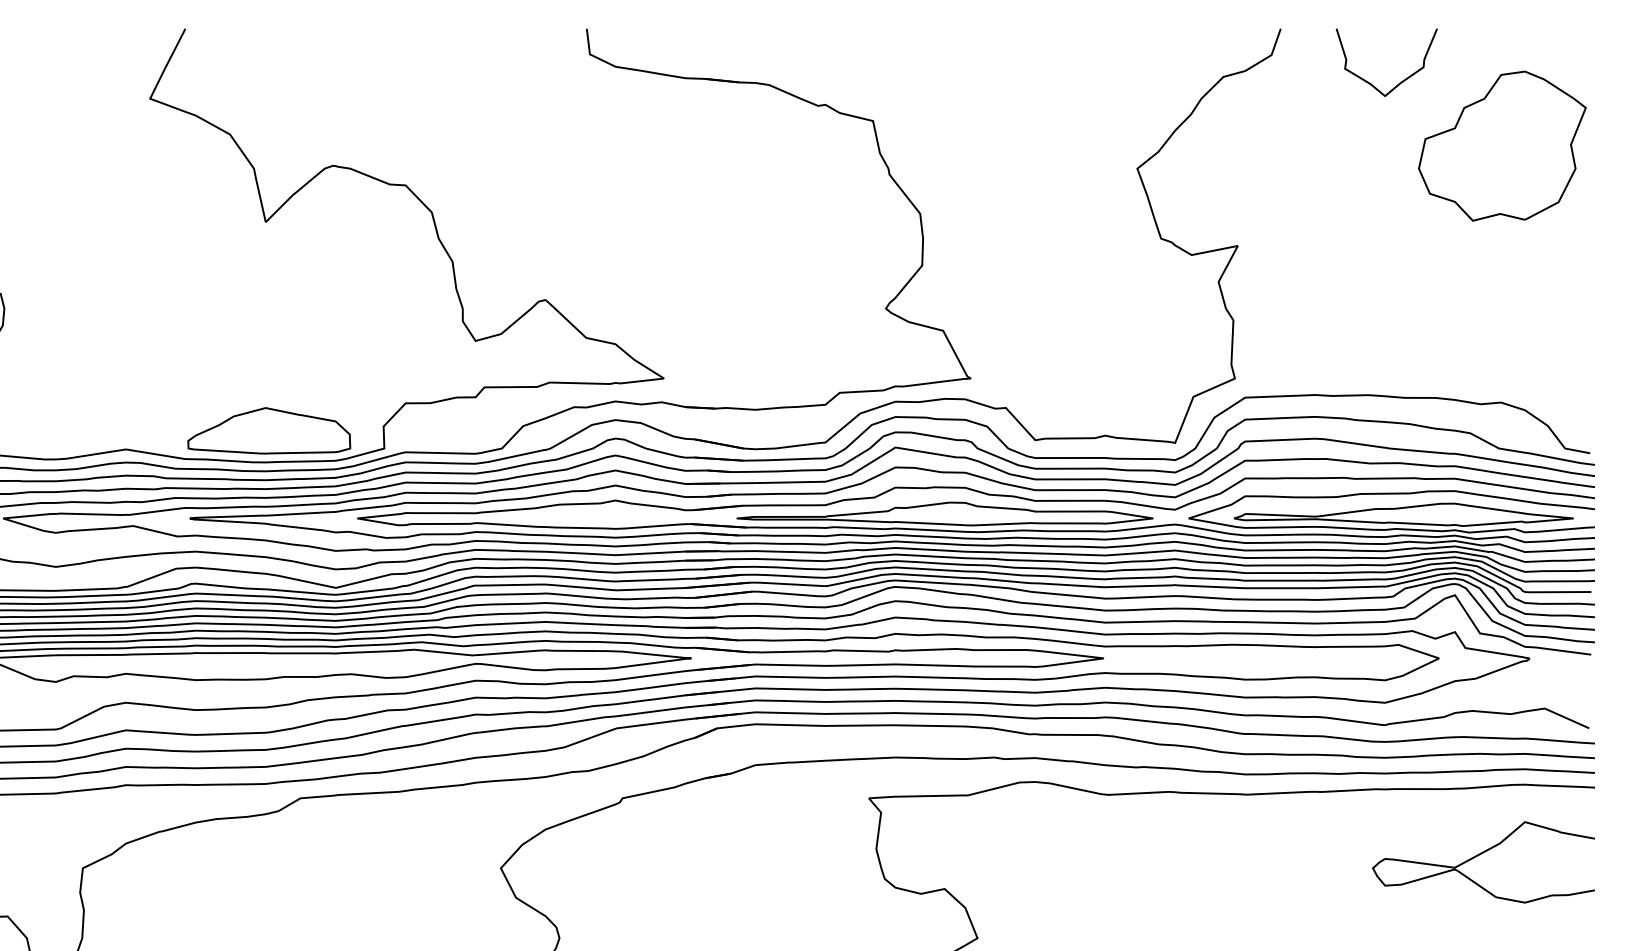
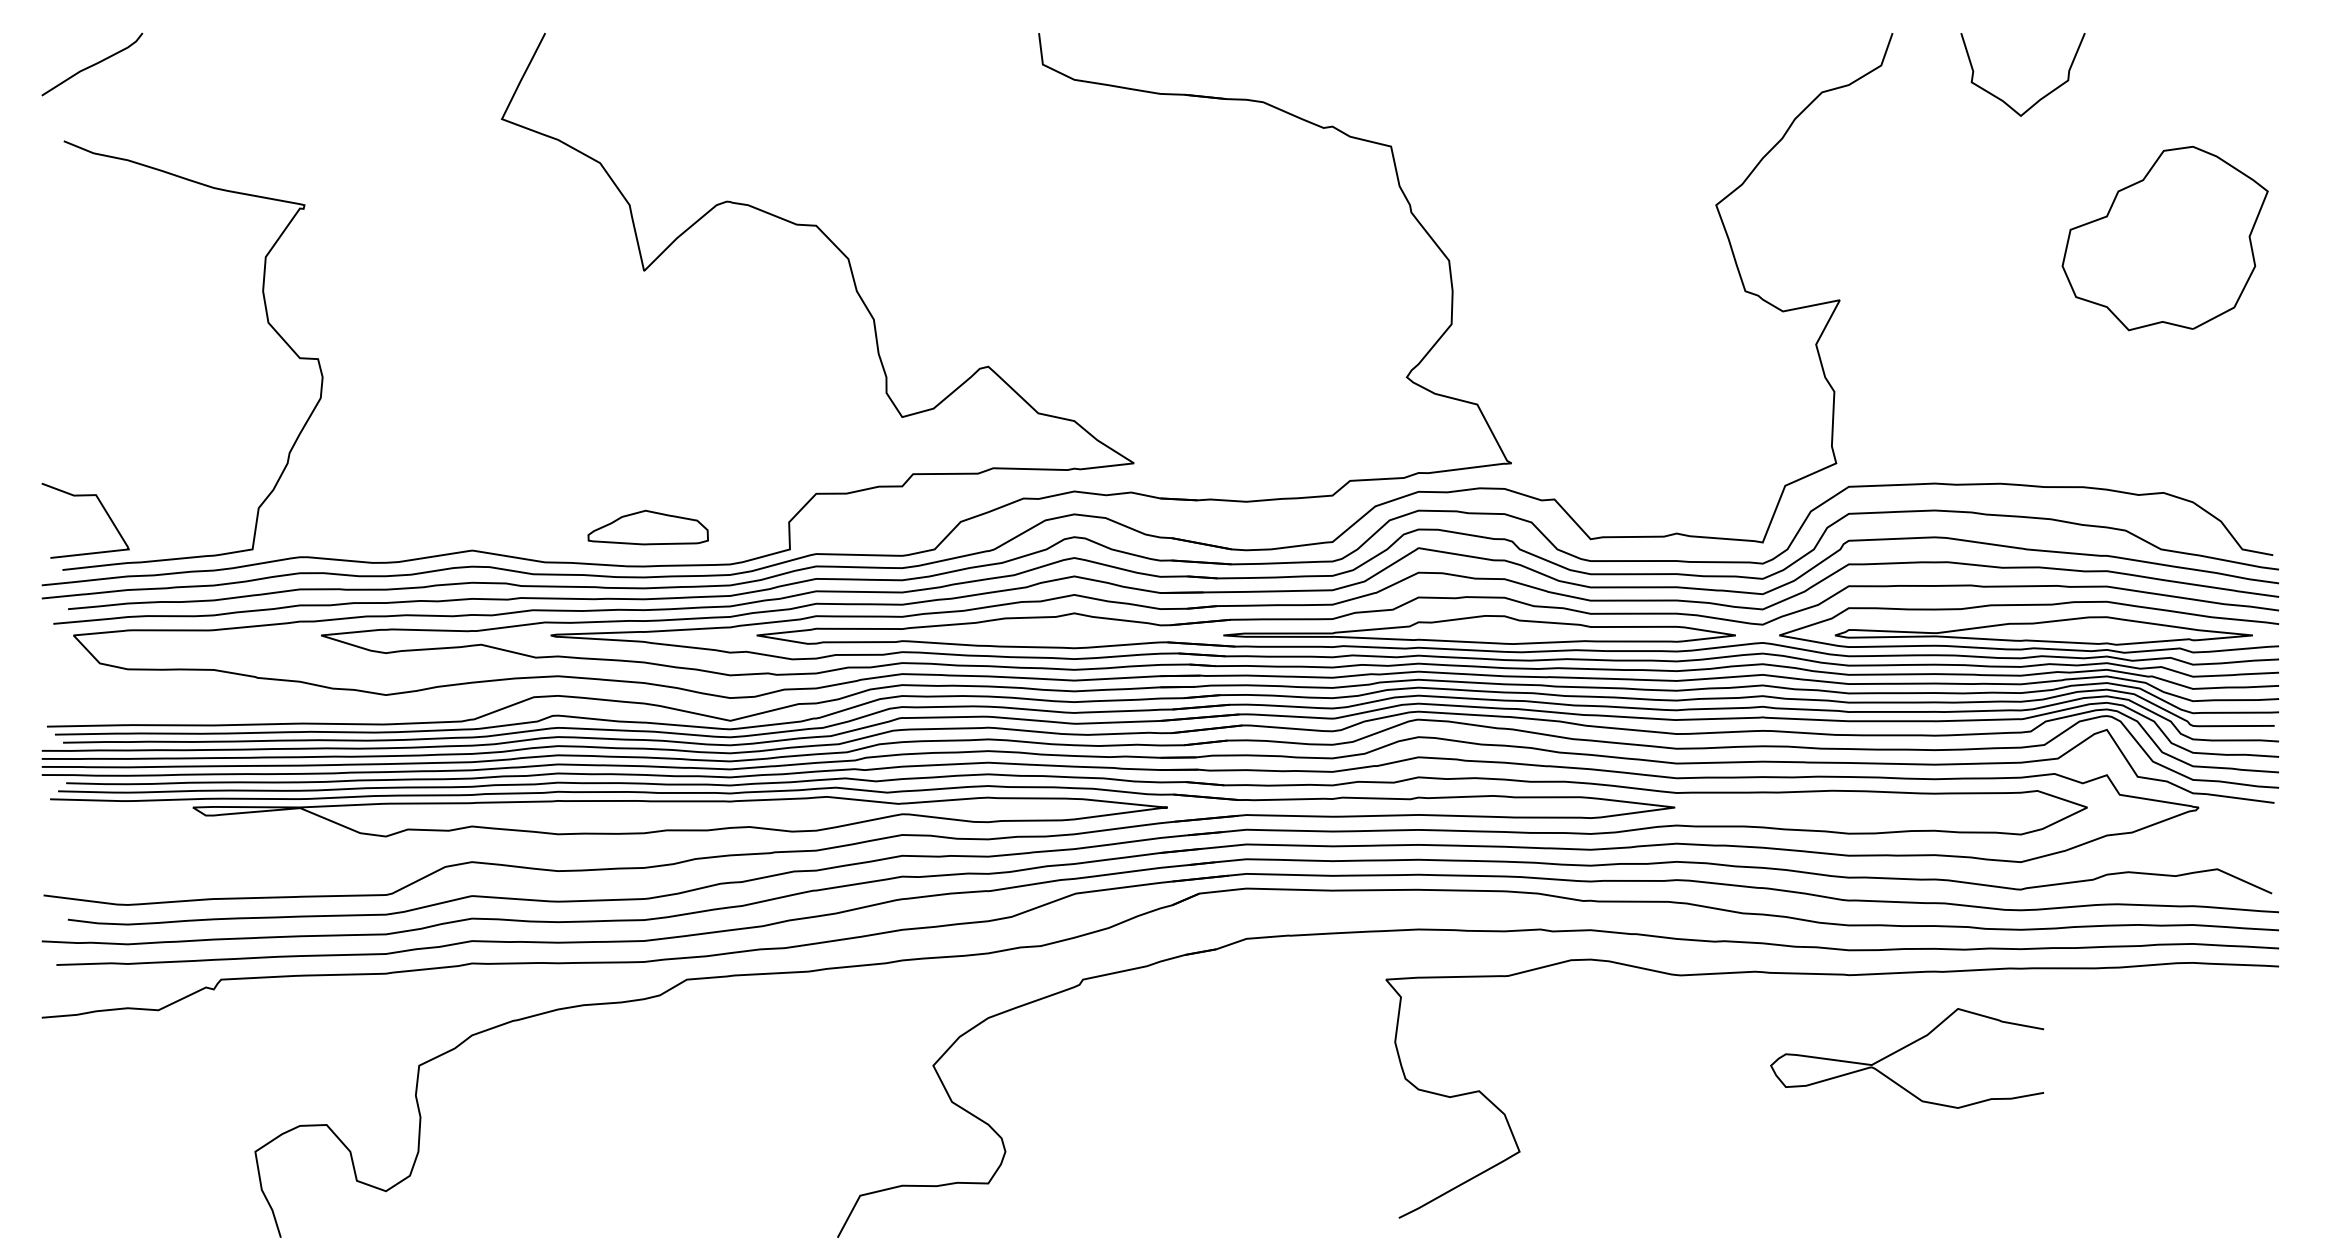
part: (1501, 146) -> (2164, 238), moved
part: (268, 430) -> (647, 527), size x0.6
curve: (1479, 855) -> (1901, 1050), moved

